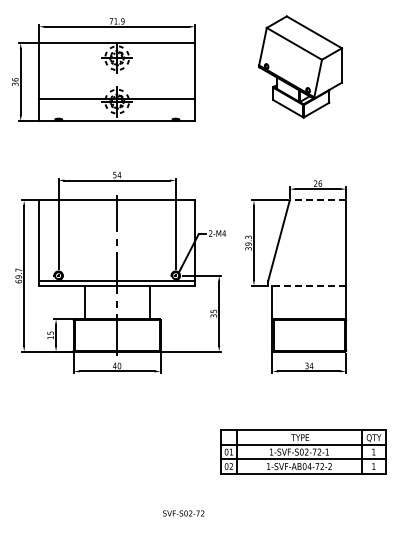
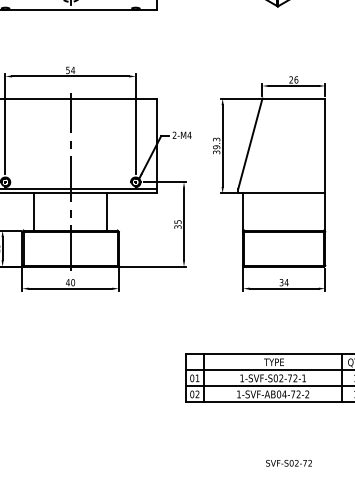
line: (317, 200) -> (293, 98), dashed -> solid
line: (306, 285) -> (281, 193), dashed -> solid
text: (183, 513) -> (288, 463), moved

